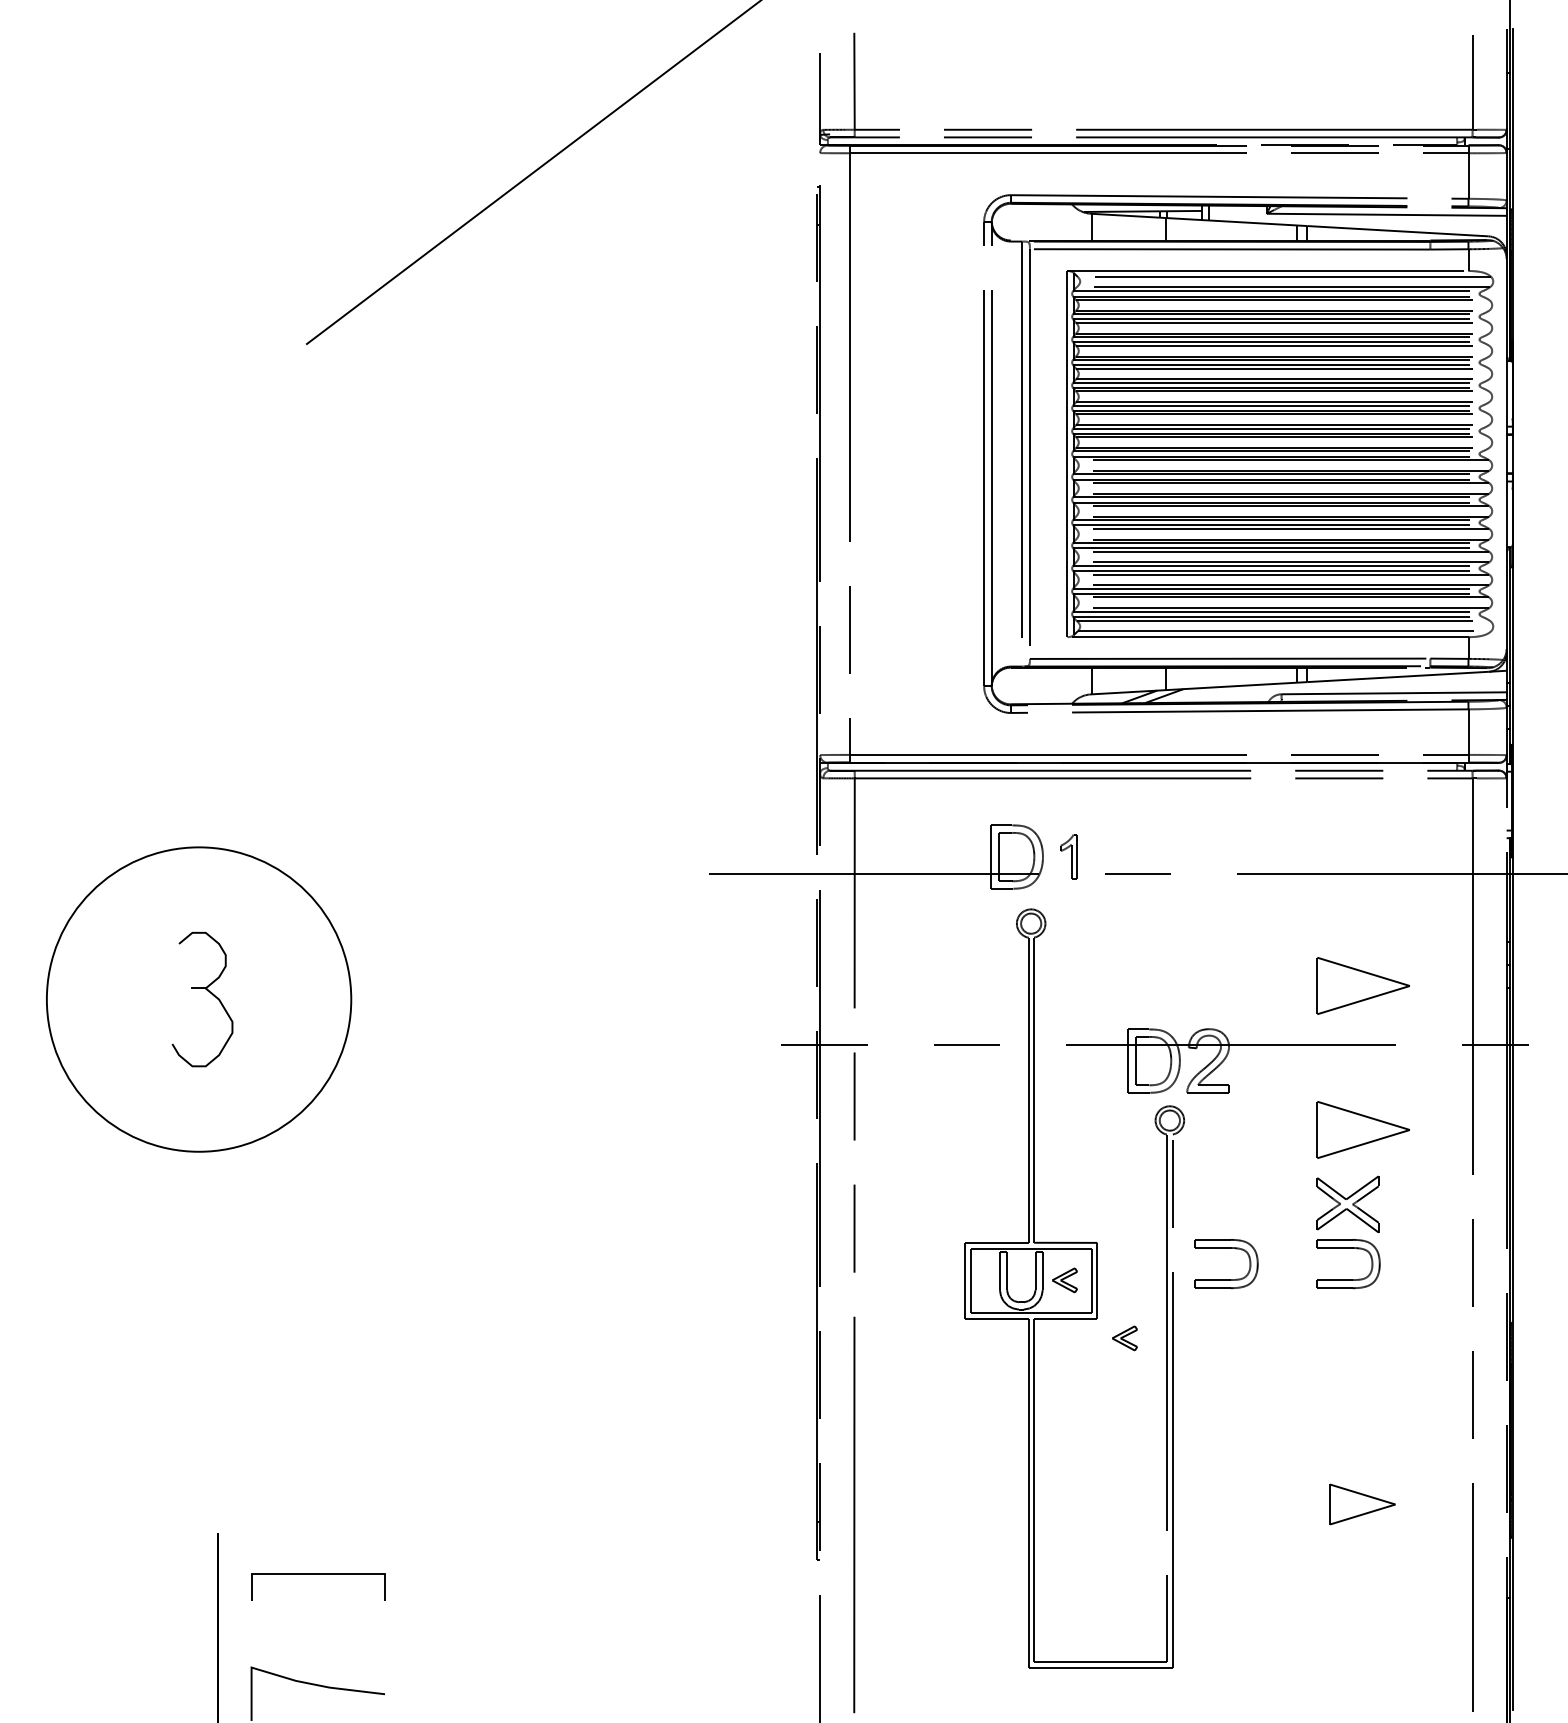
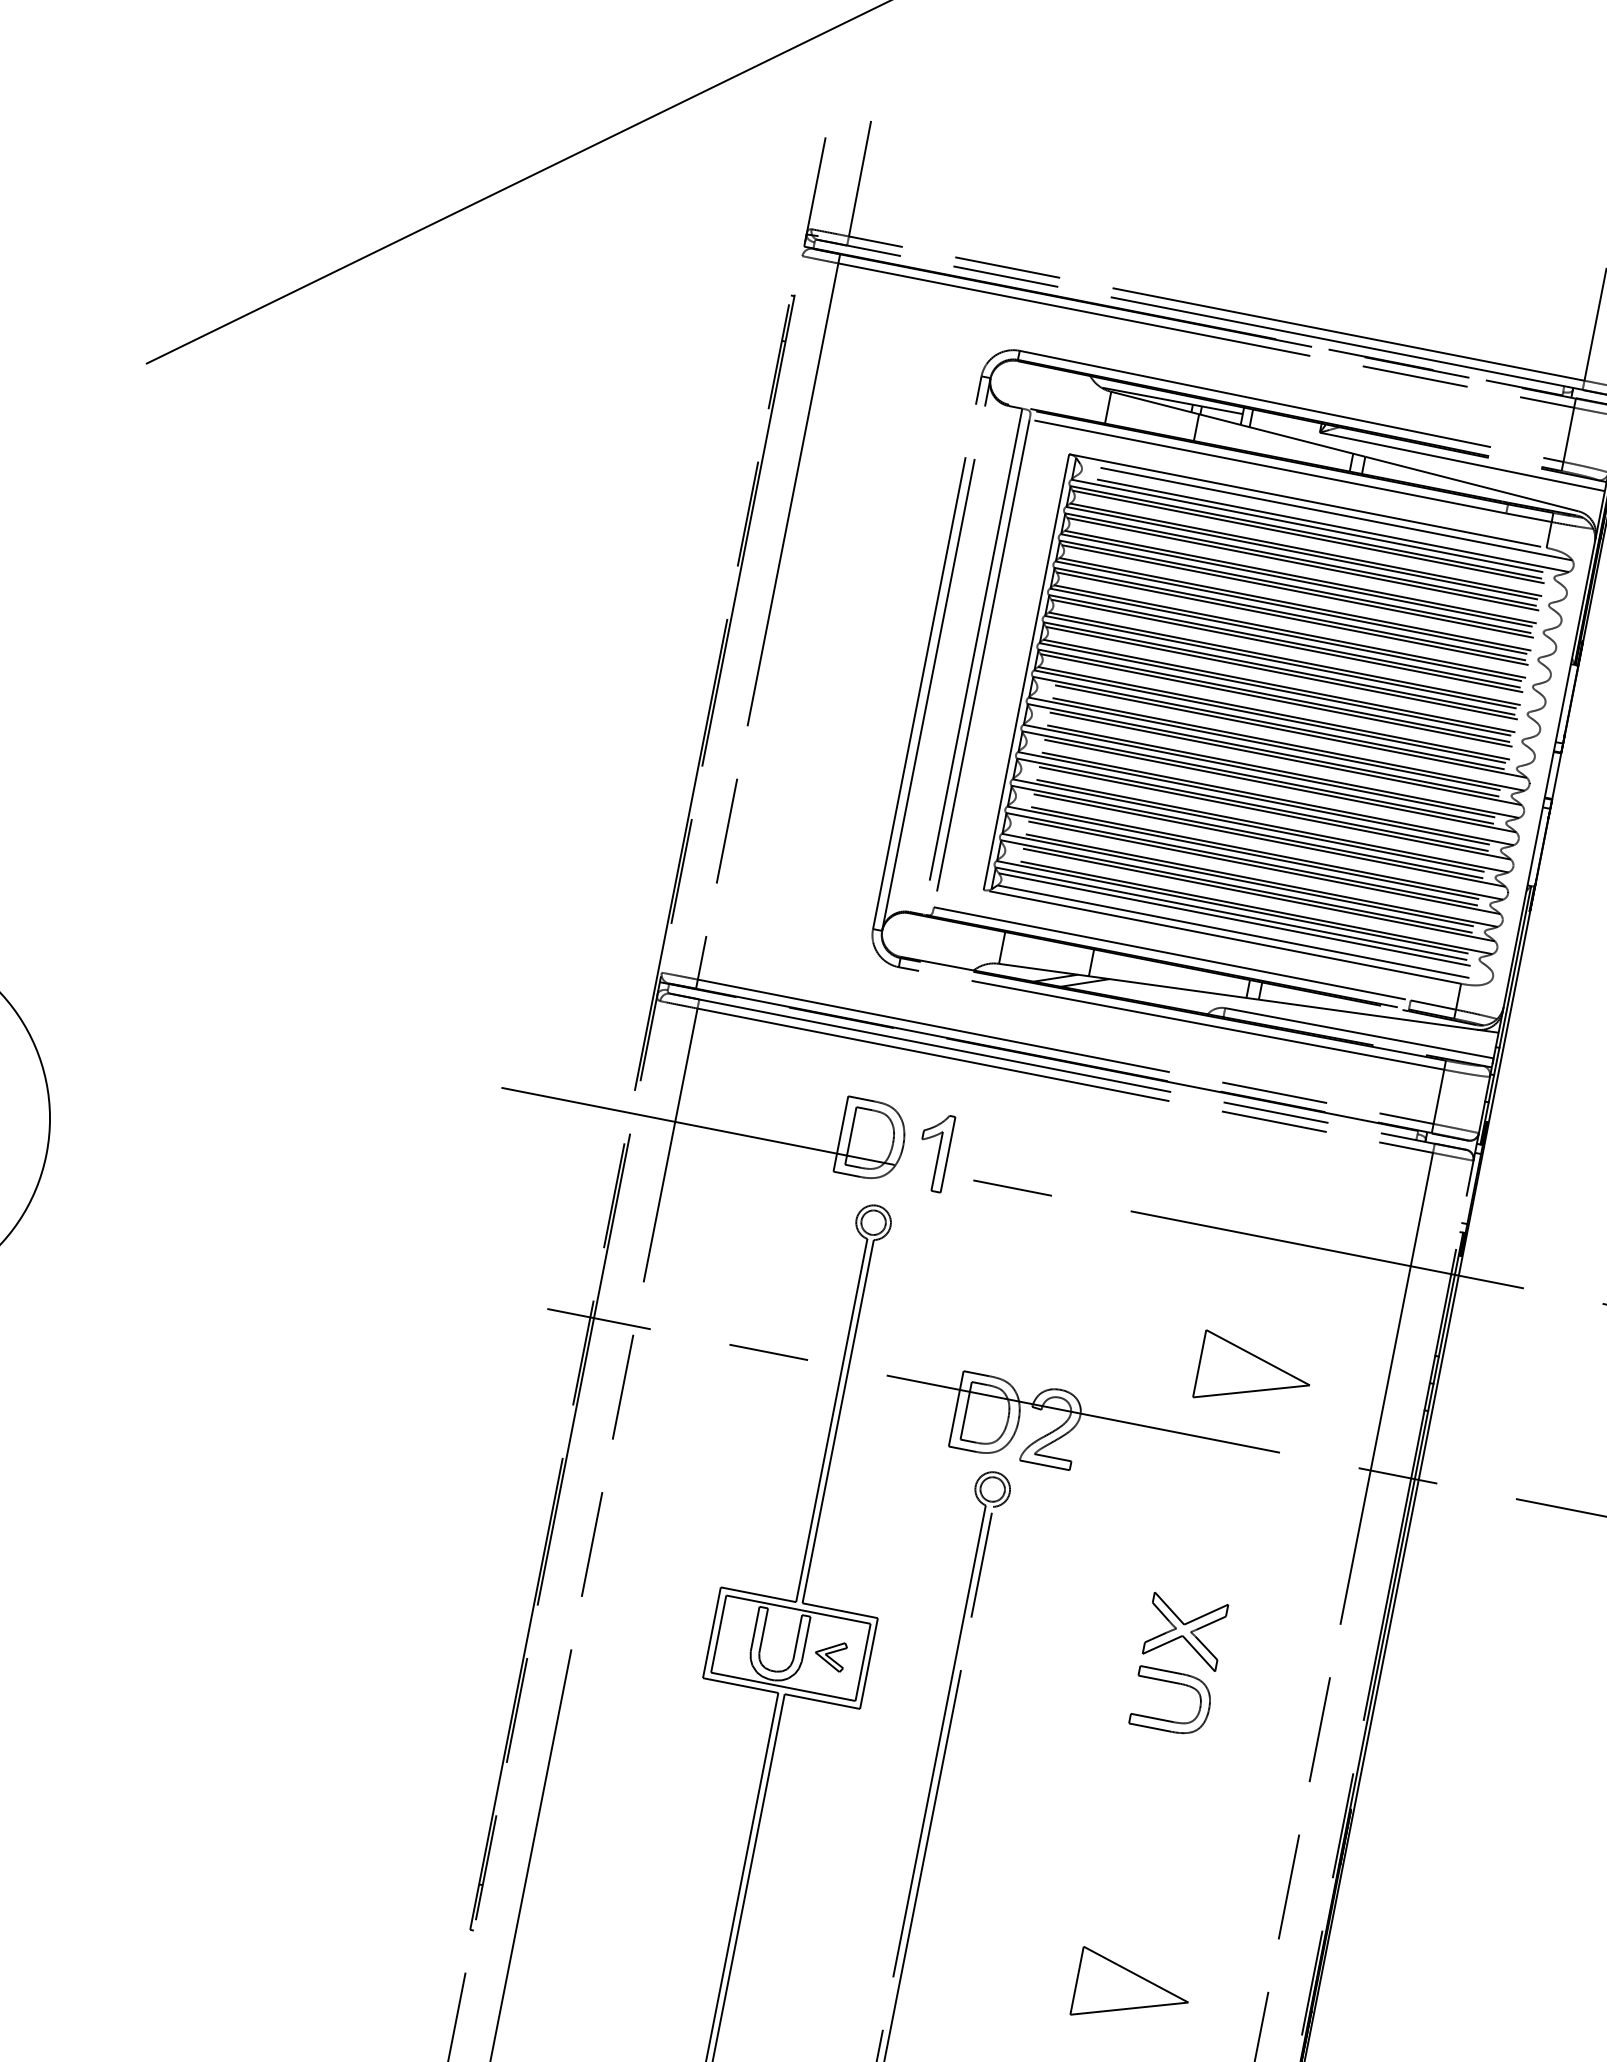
part: (1068, 856) -> (933, 1151), size x1.43
part: (1362, 1129) -> (1219, 1545), removed
part: (1226, 1279) -> (1023, 1691), removed
part: (1124, 1338) -> (887, 1738), removed
part: (1362, 1504) -> (1132, 1991), size x1.43

